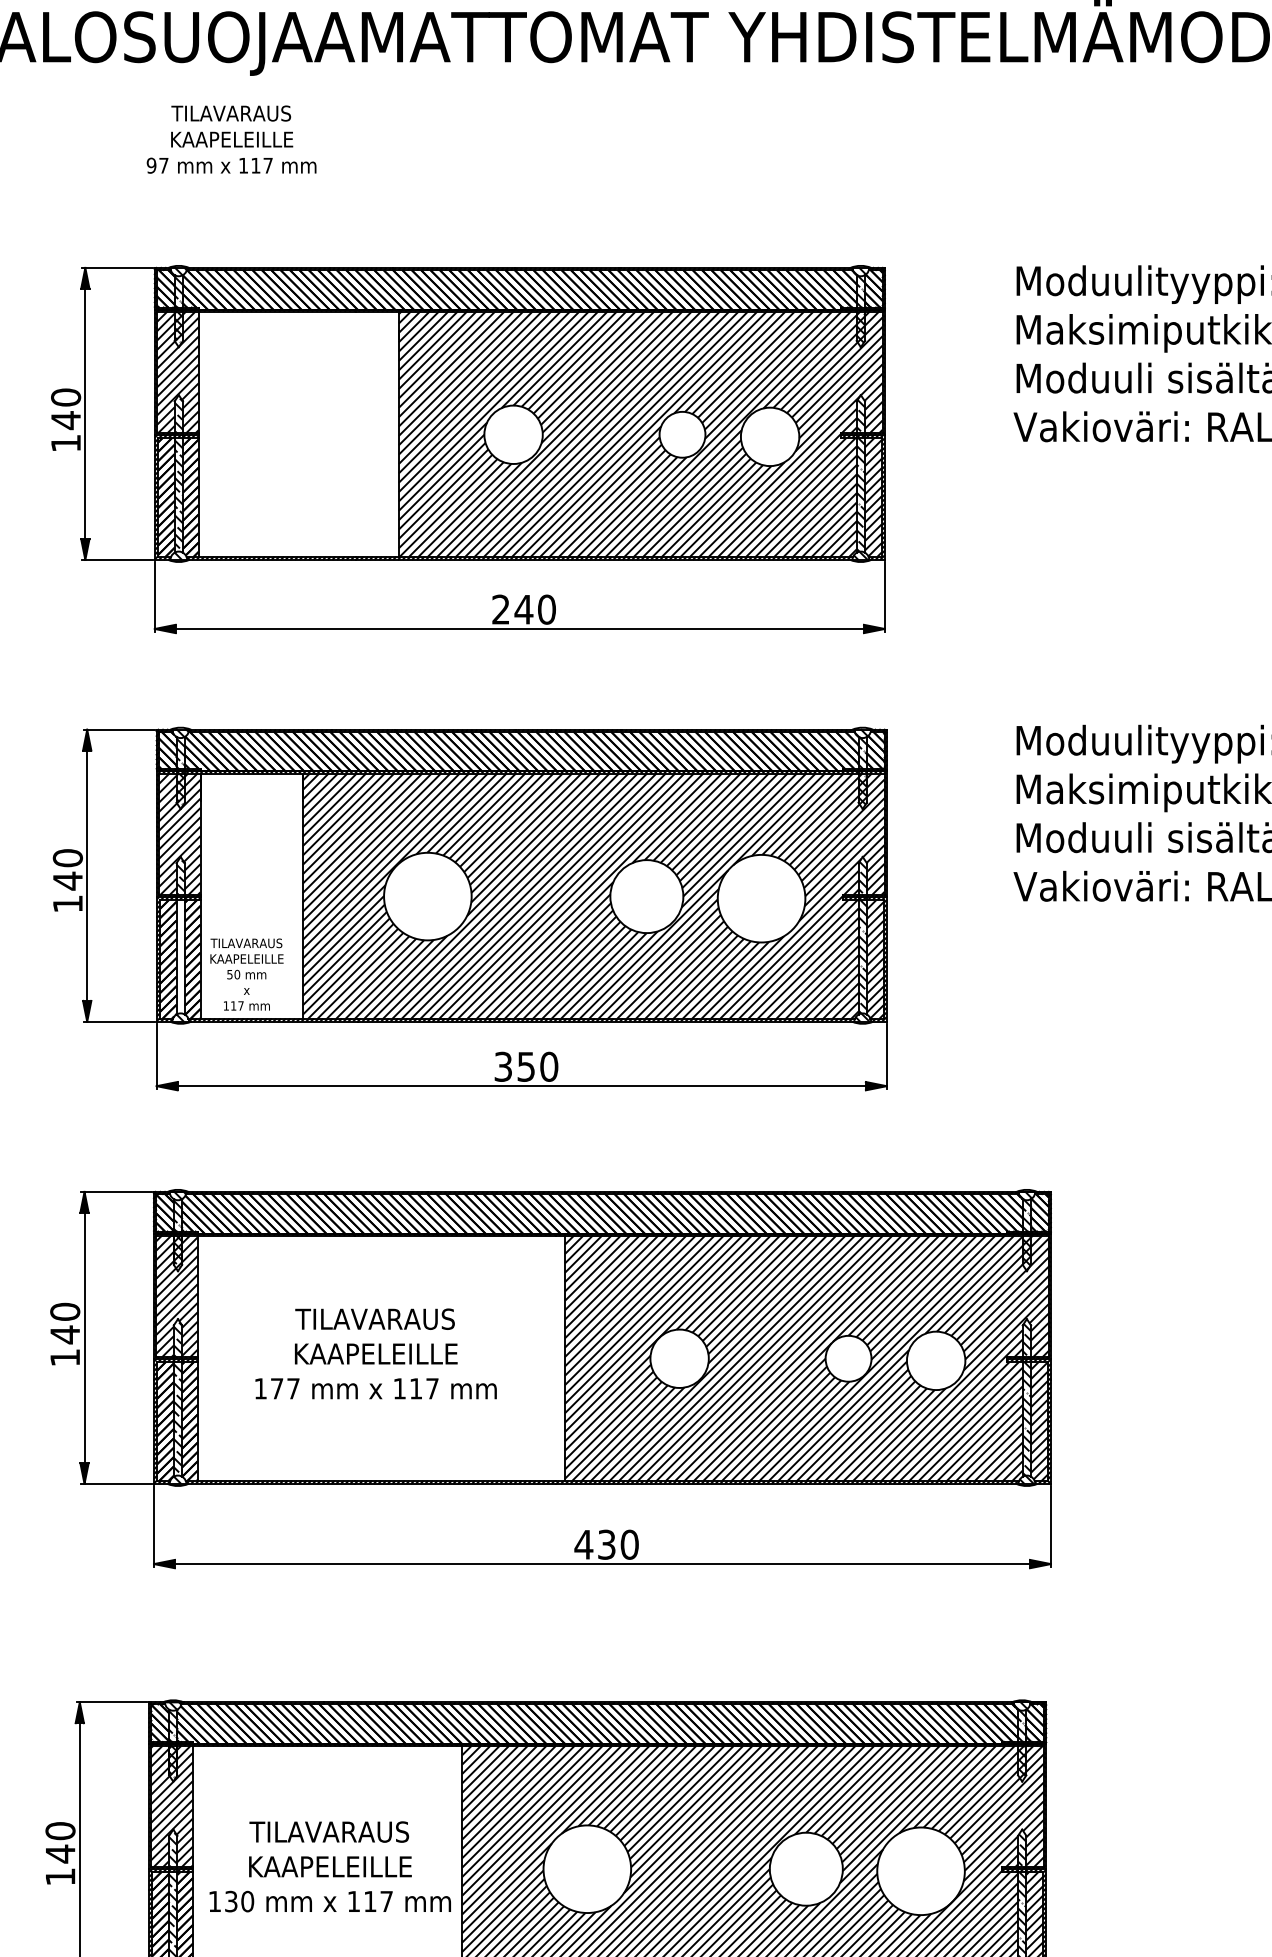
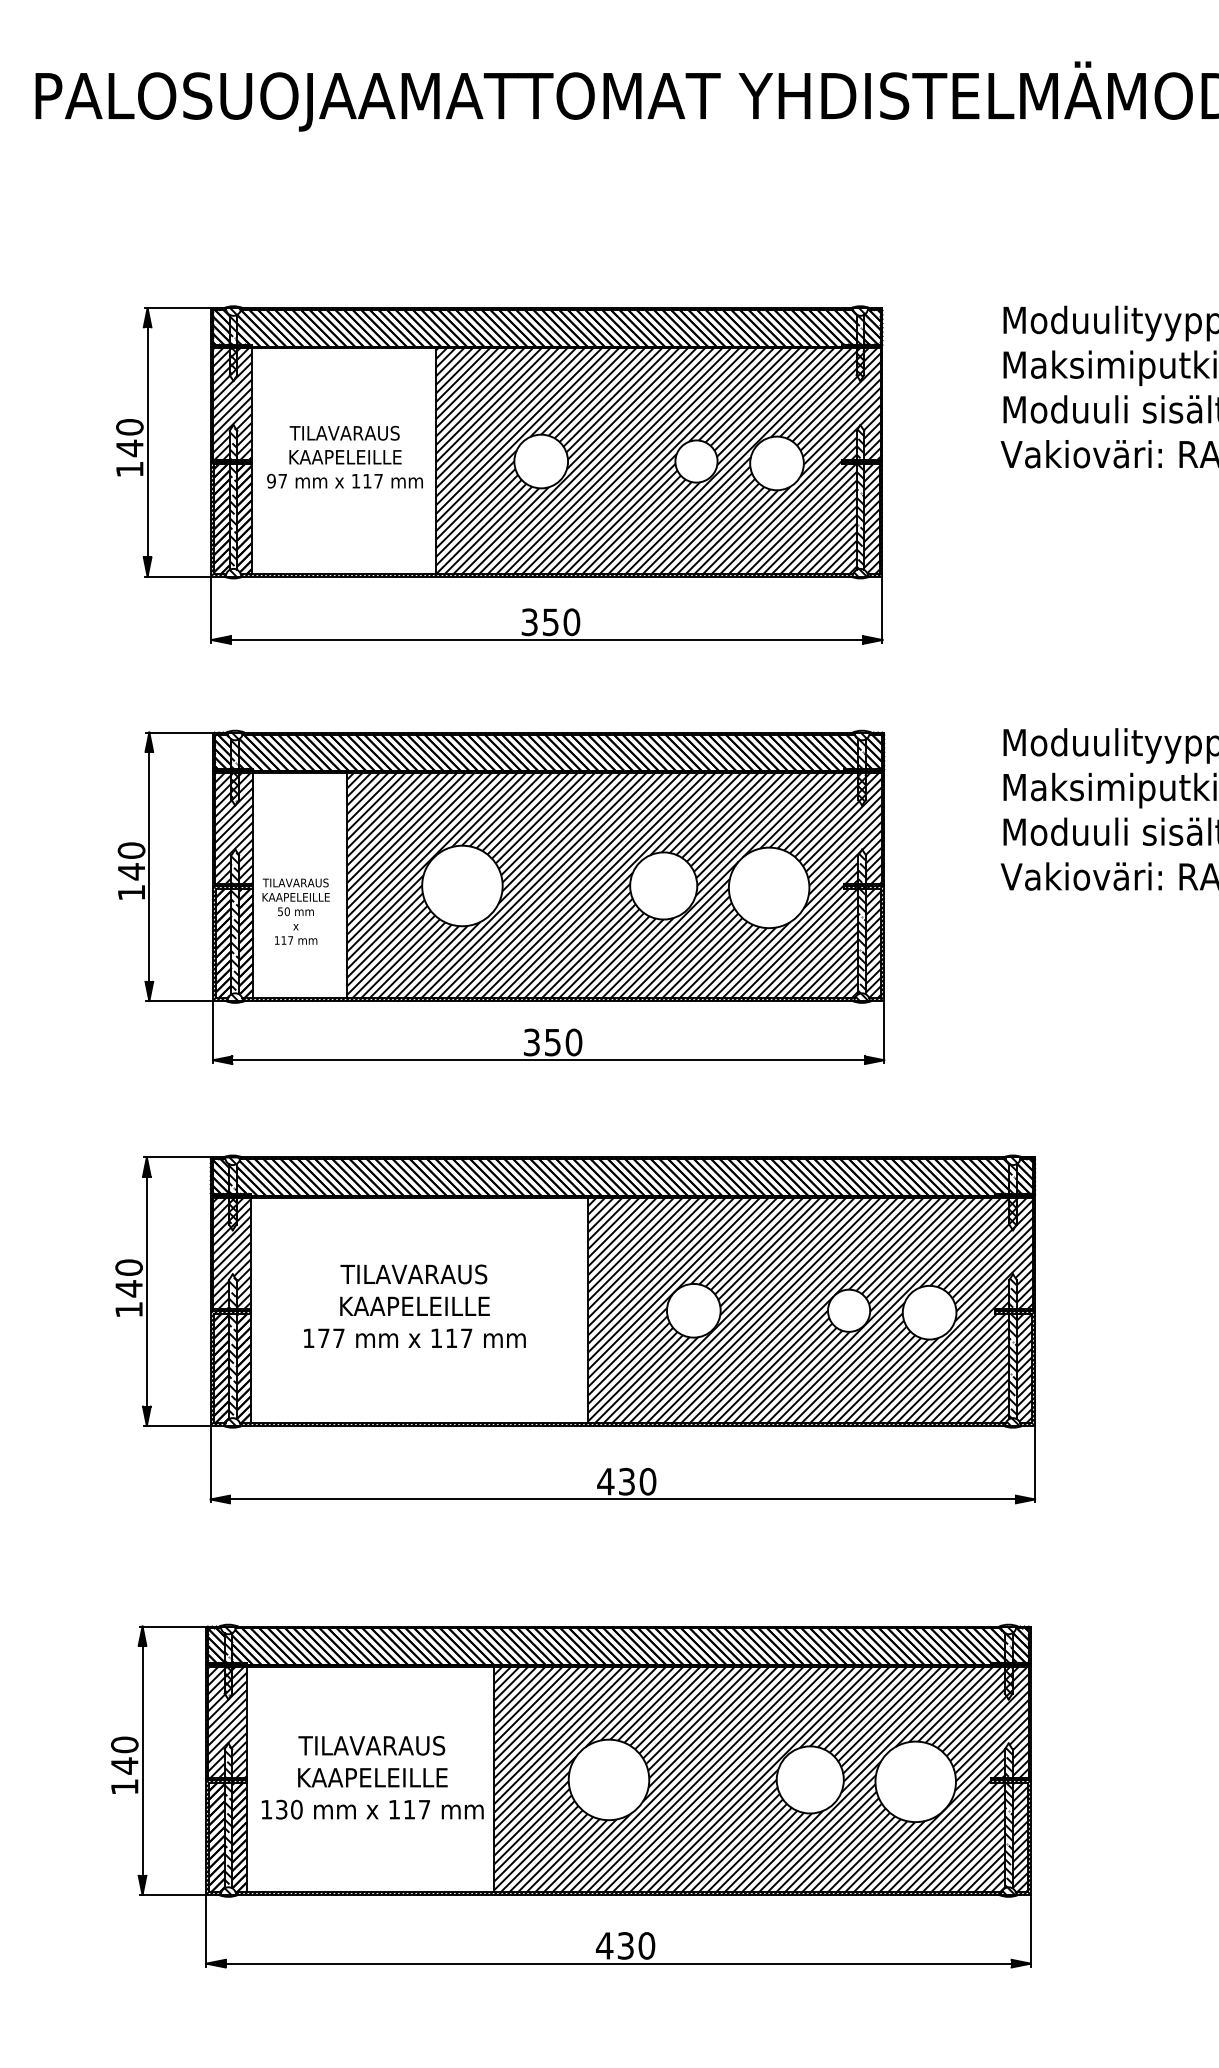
text: (231, 138) -> (344, 456), moved
text: (512, 609) -> (540, 622), 240 -> 350
hatch: (180, 957) -> (235, 941), added
text: (246, 974) -> (295, 911), moved

